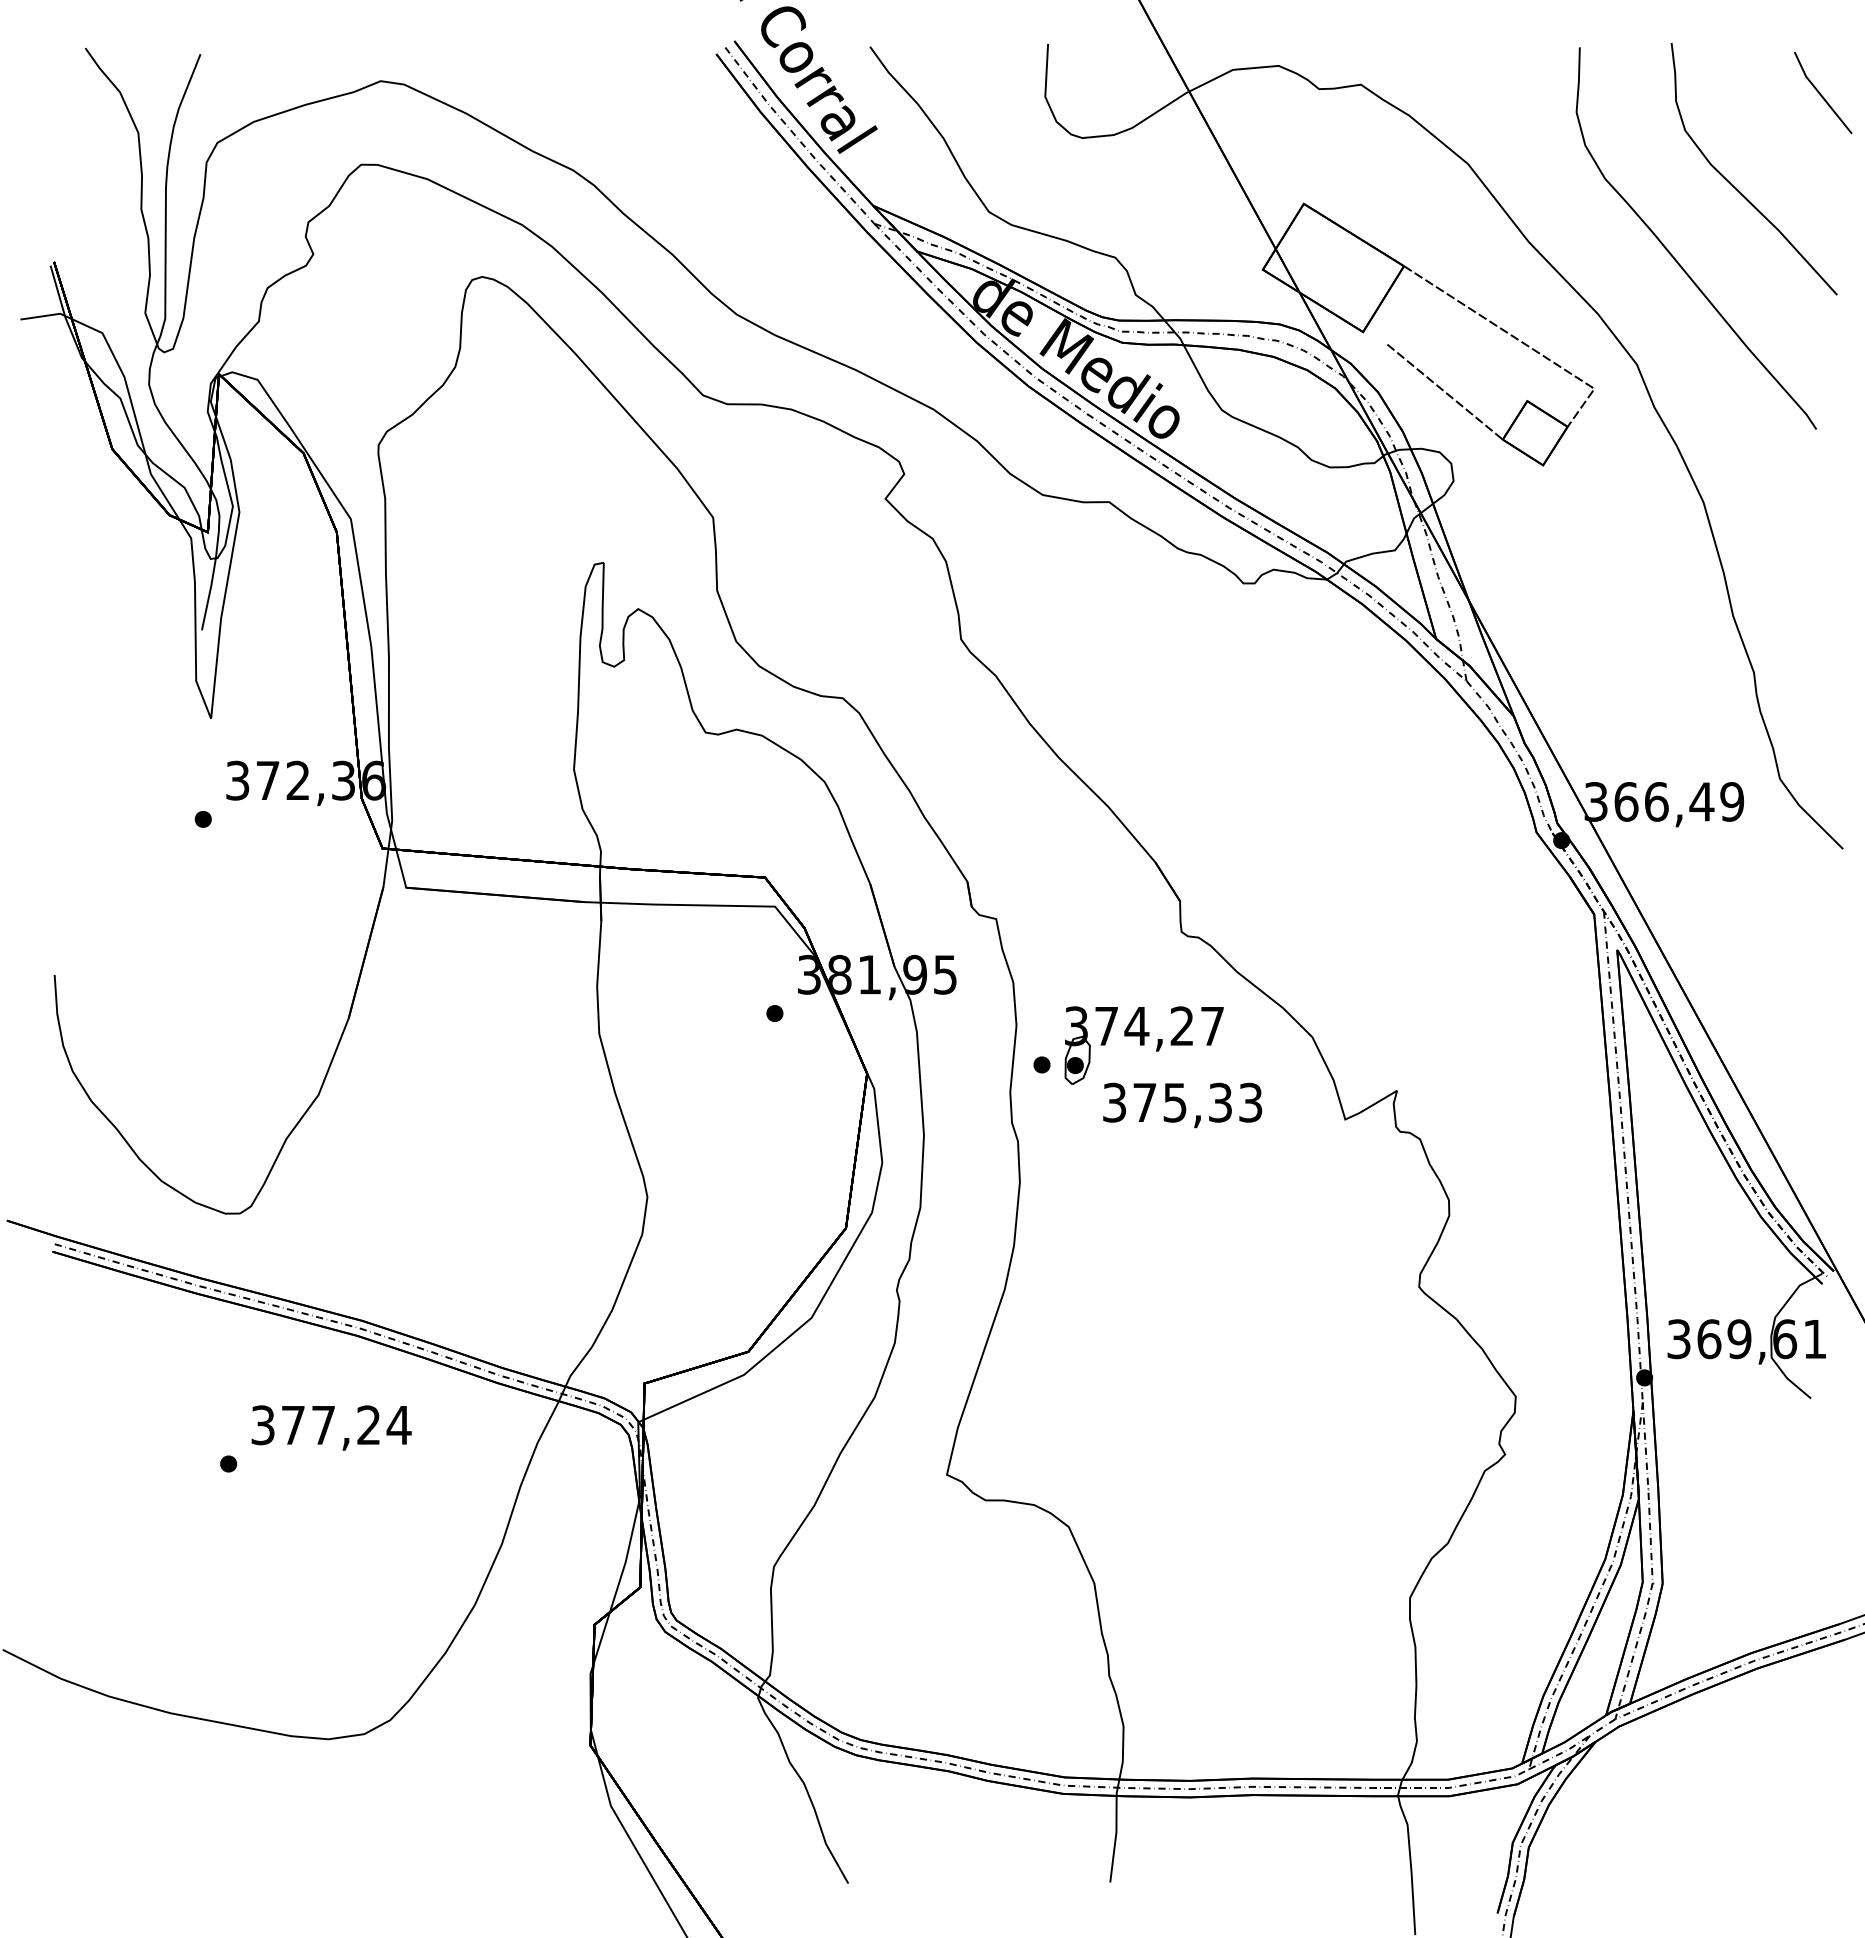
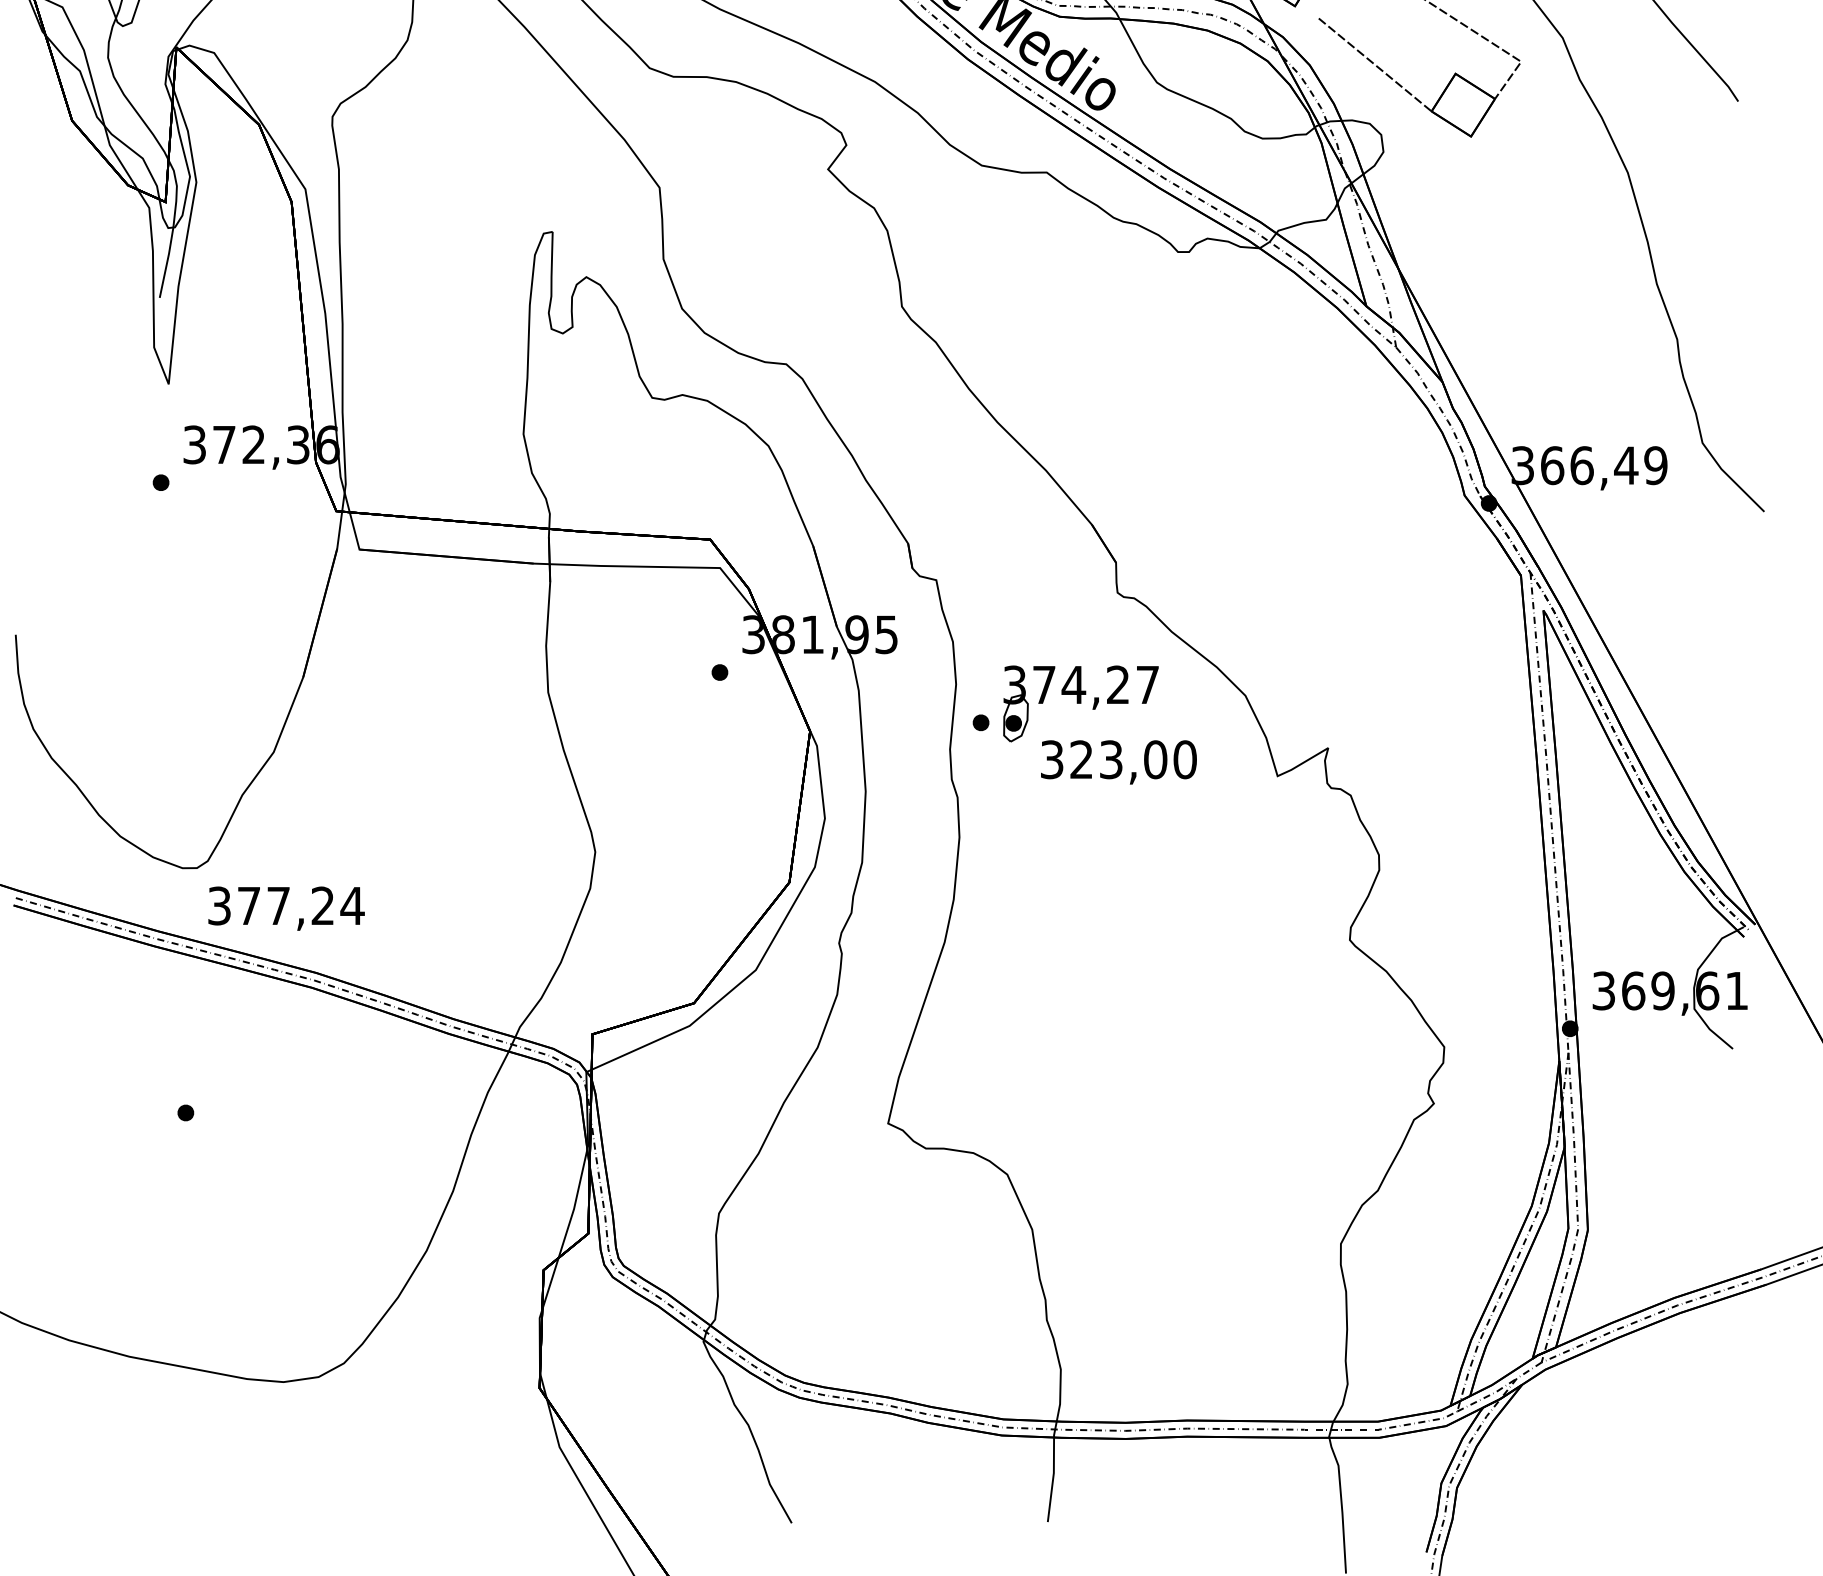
text: (1197, 1102) -> (1133, 759), 375,33 -> 323,00
text: (331, 1427) -> (286, 908), moved

